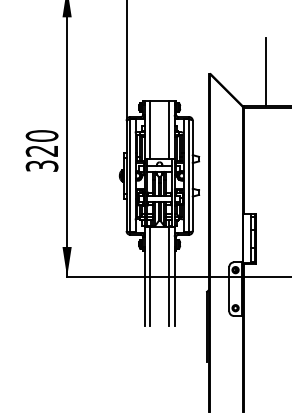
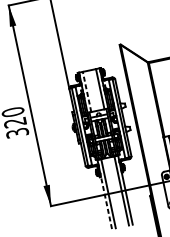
line: (265, 71) -> (158, 34), removed
line: (150, 129) -> (87, 91), solid -> dashed
line: (144, 287) -> (106, 202), solid -> dashed

